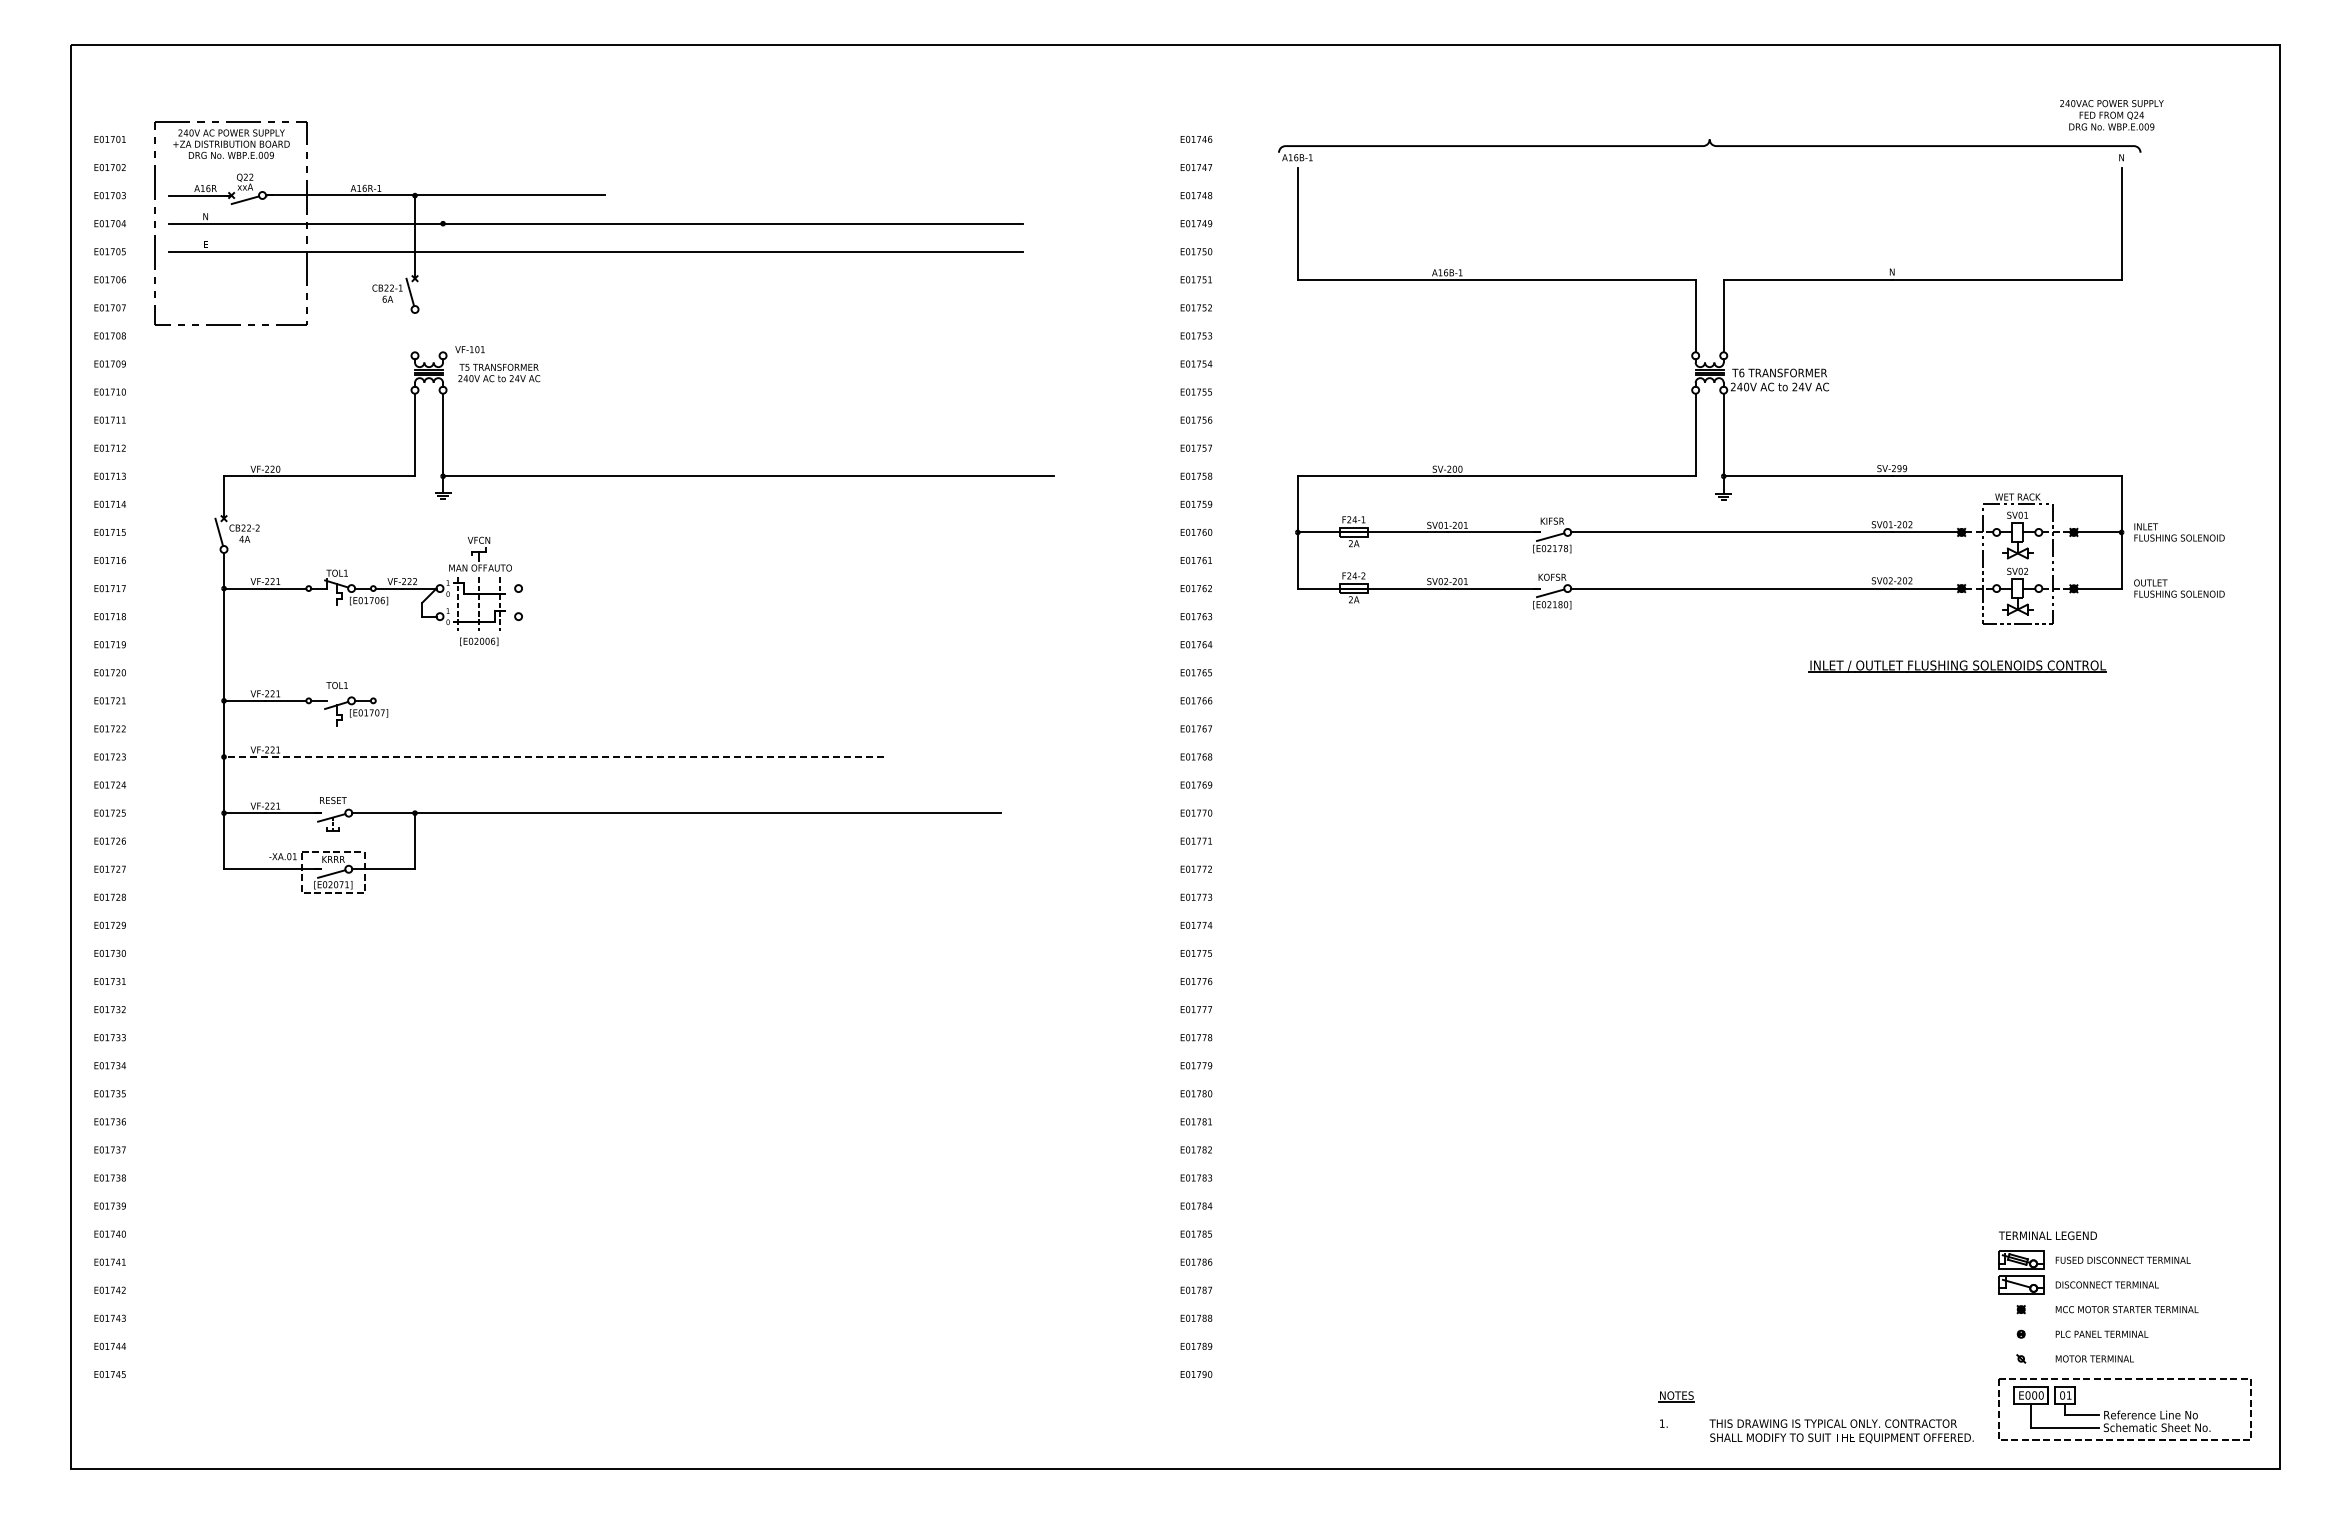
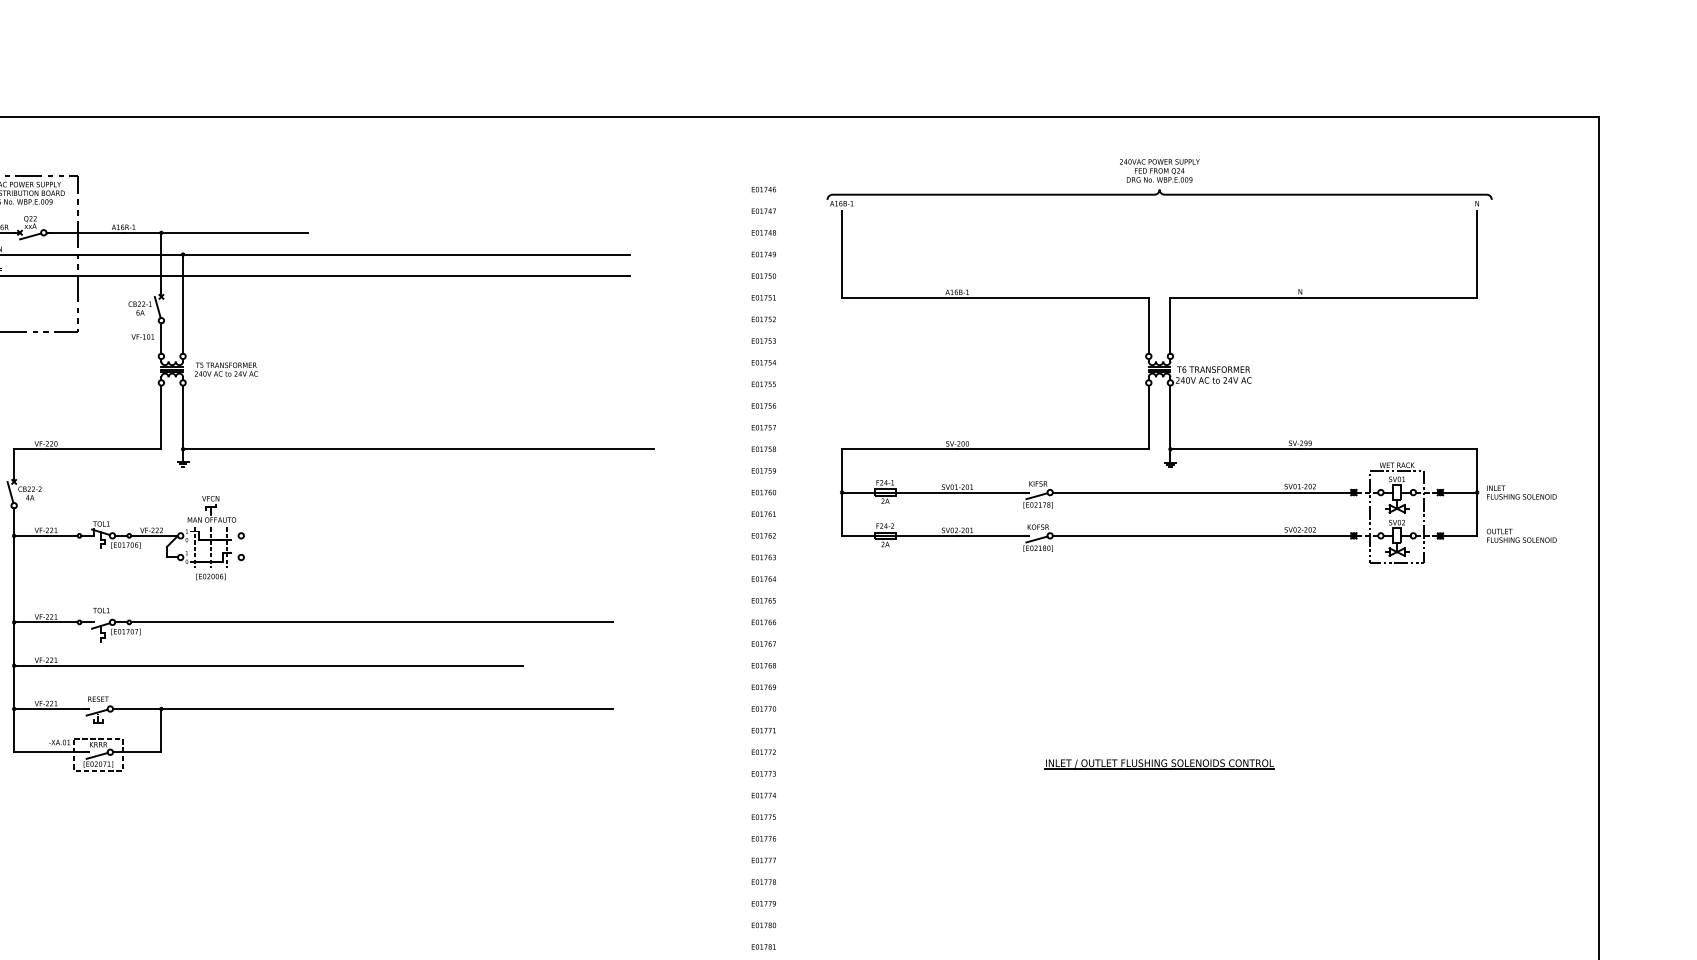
text: (2111, 115) -> (1159, 171), moved
line: (443, 287) -> (183, 303), added
line: (415, 332) -> (161, 338), added
text: (469, 349) -> (142, 336), moved
part: (1957, 666) -> (1159, 764), moved
line: (688, 700) -> (372, 622), added
line: (553, 757) -> (268, 666), dashed -> solid

